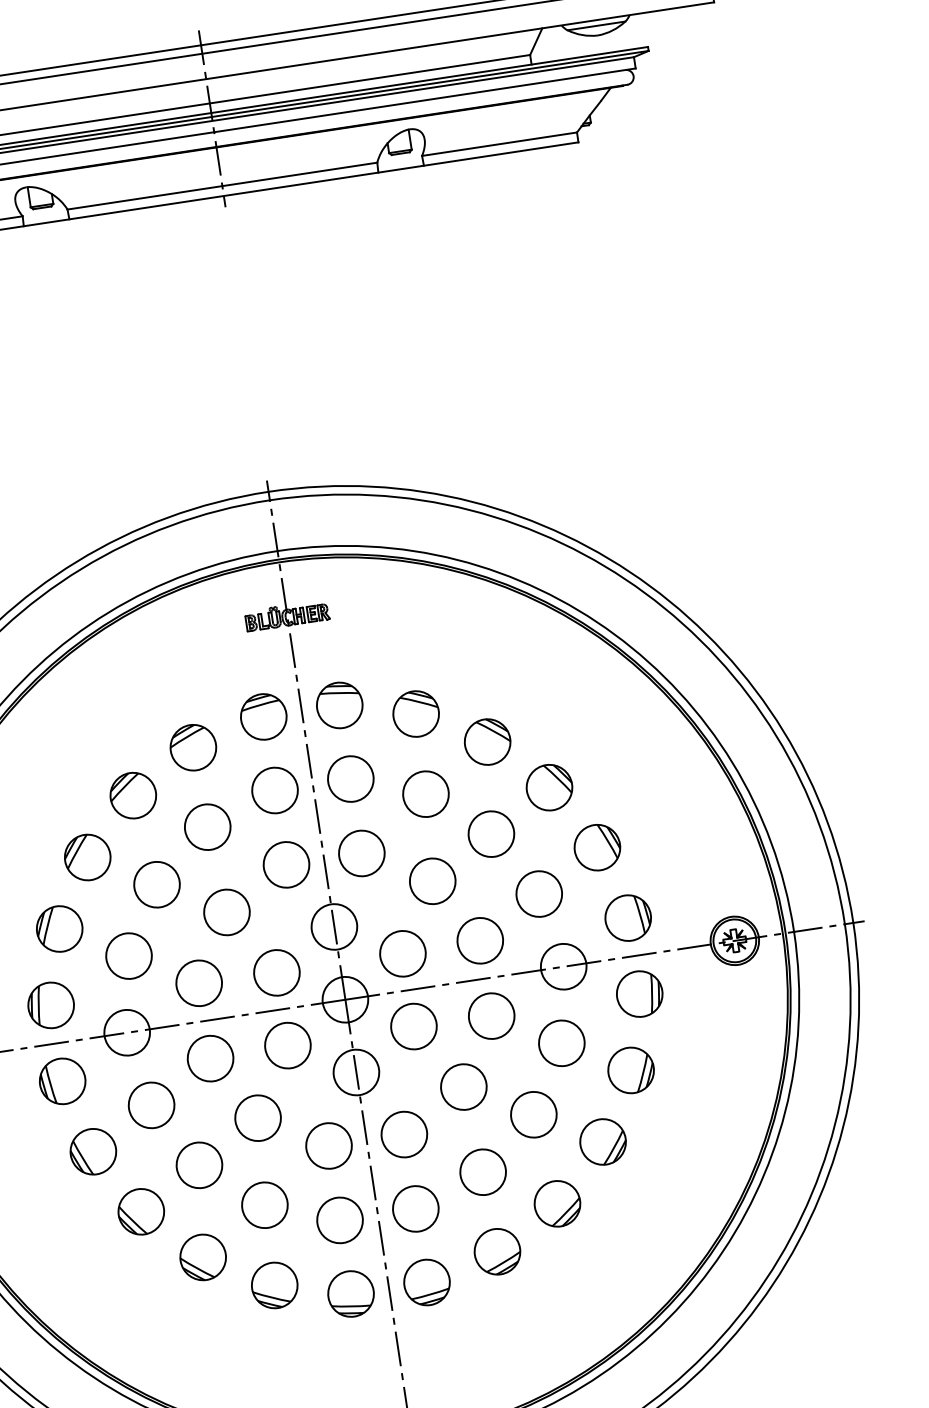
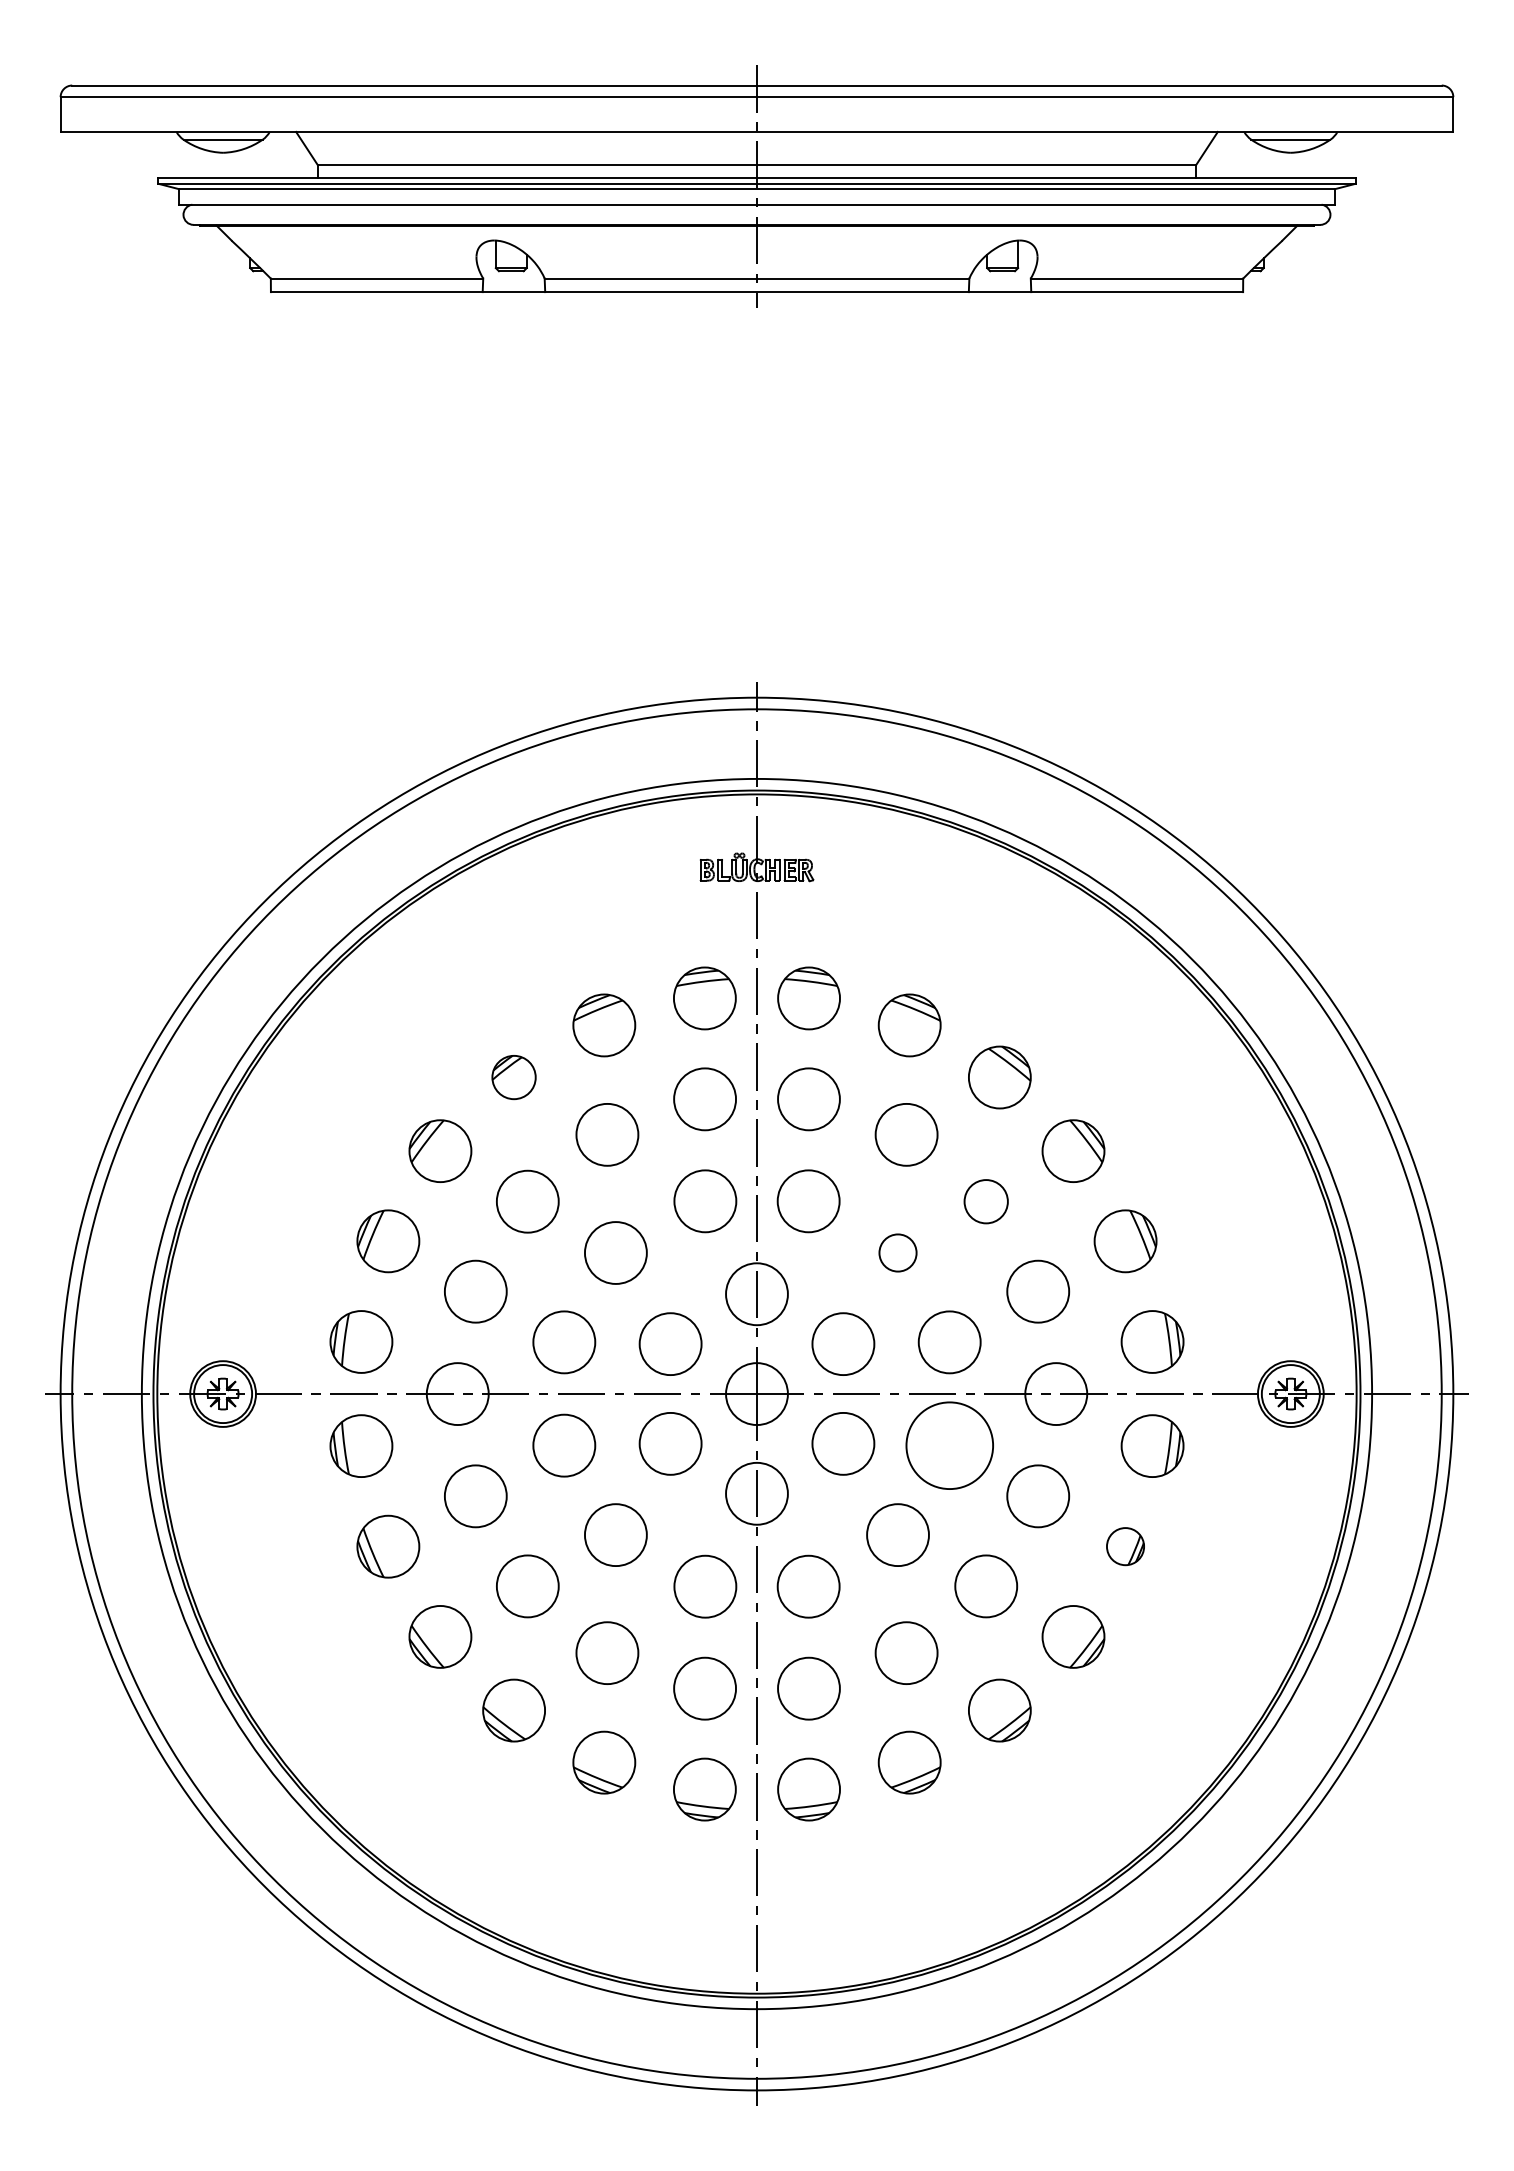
part: (132, 795) -> (513, 1077), size x0.7
circle: (491, 833) -> (986, 1201), size x0.7
circle: (432, 881) -> (897, 1252), size x0.6
circle: (491, 1016) -> (949, 1445), size x1.4
part: (631, 1070) -> (1125, 1546), size x0.6

